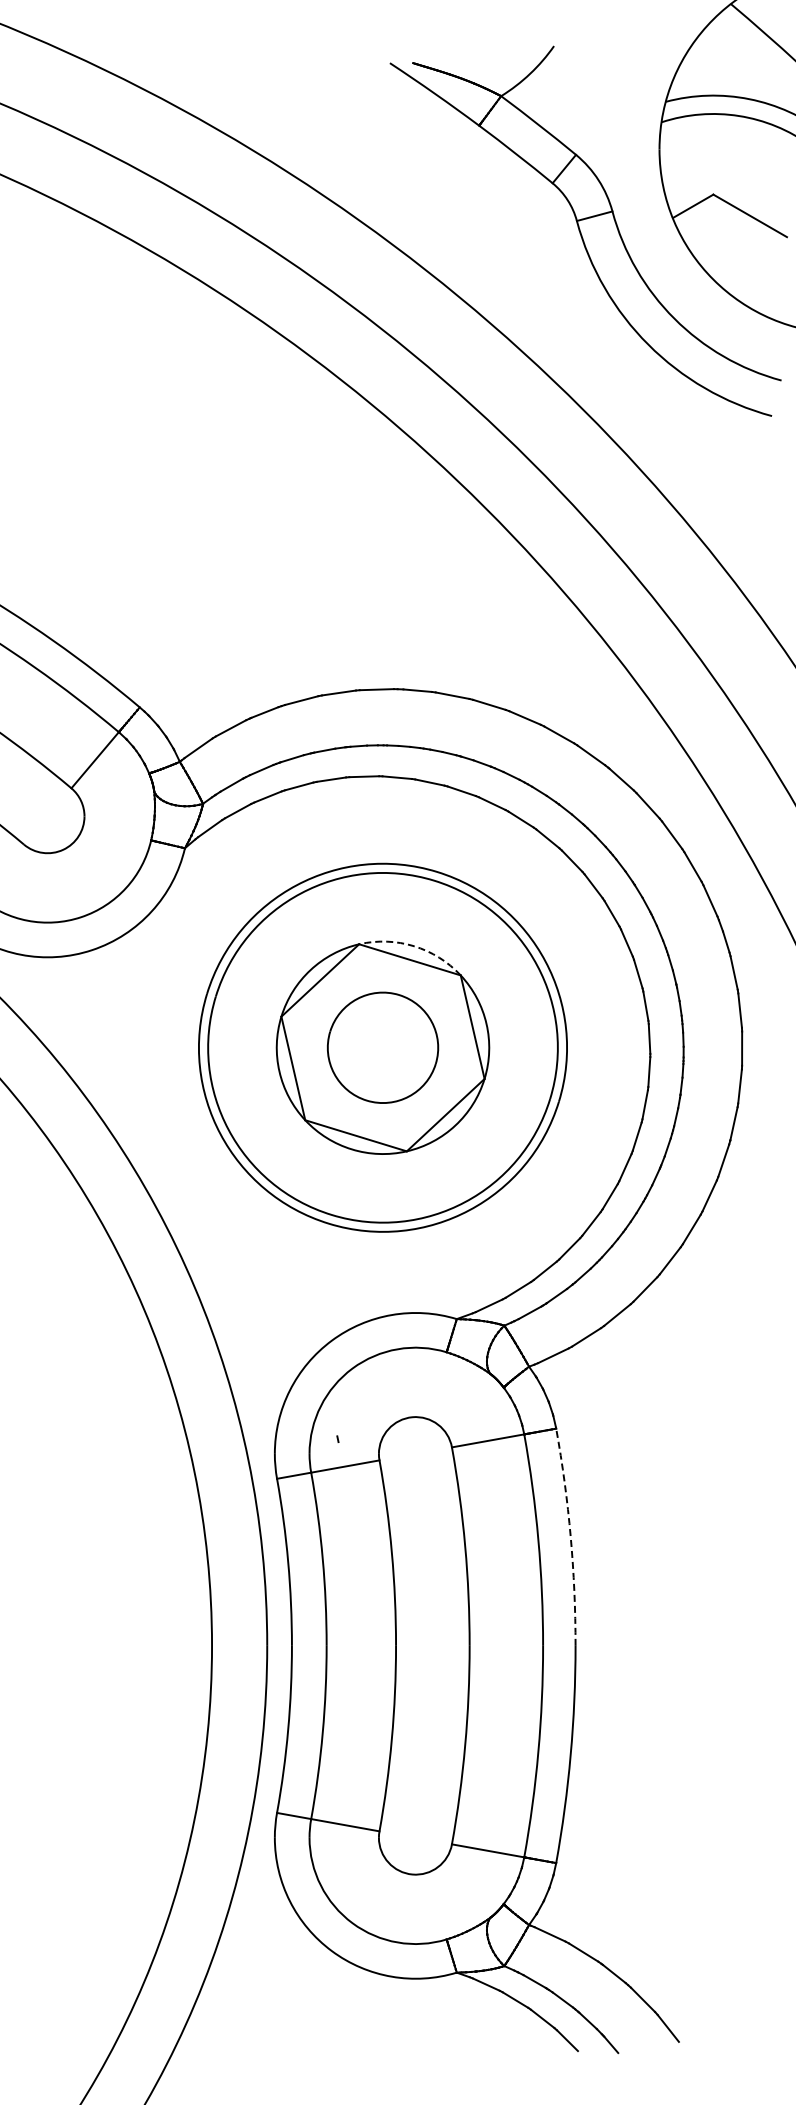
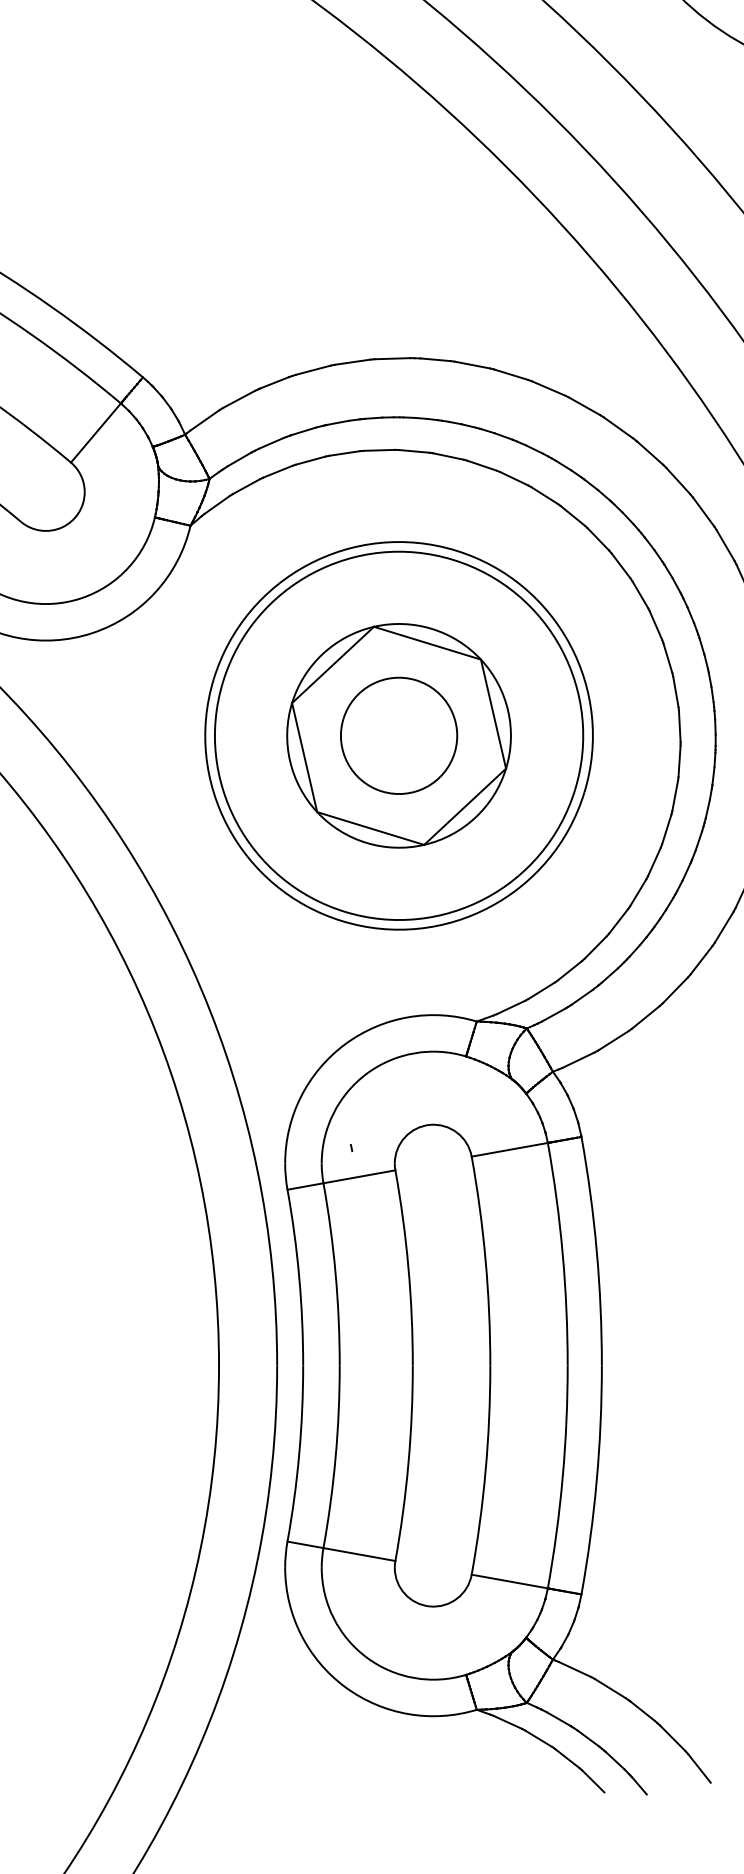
arc: (414, 946) -> (432, 629), dashed -> solid
arc: (570, 1536) -> (596, 1250), dashed -> solid

